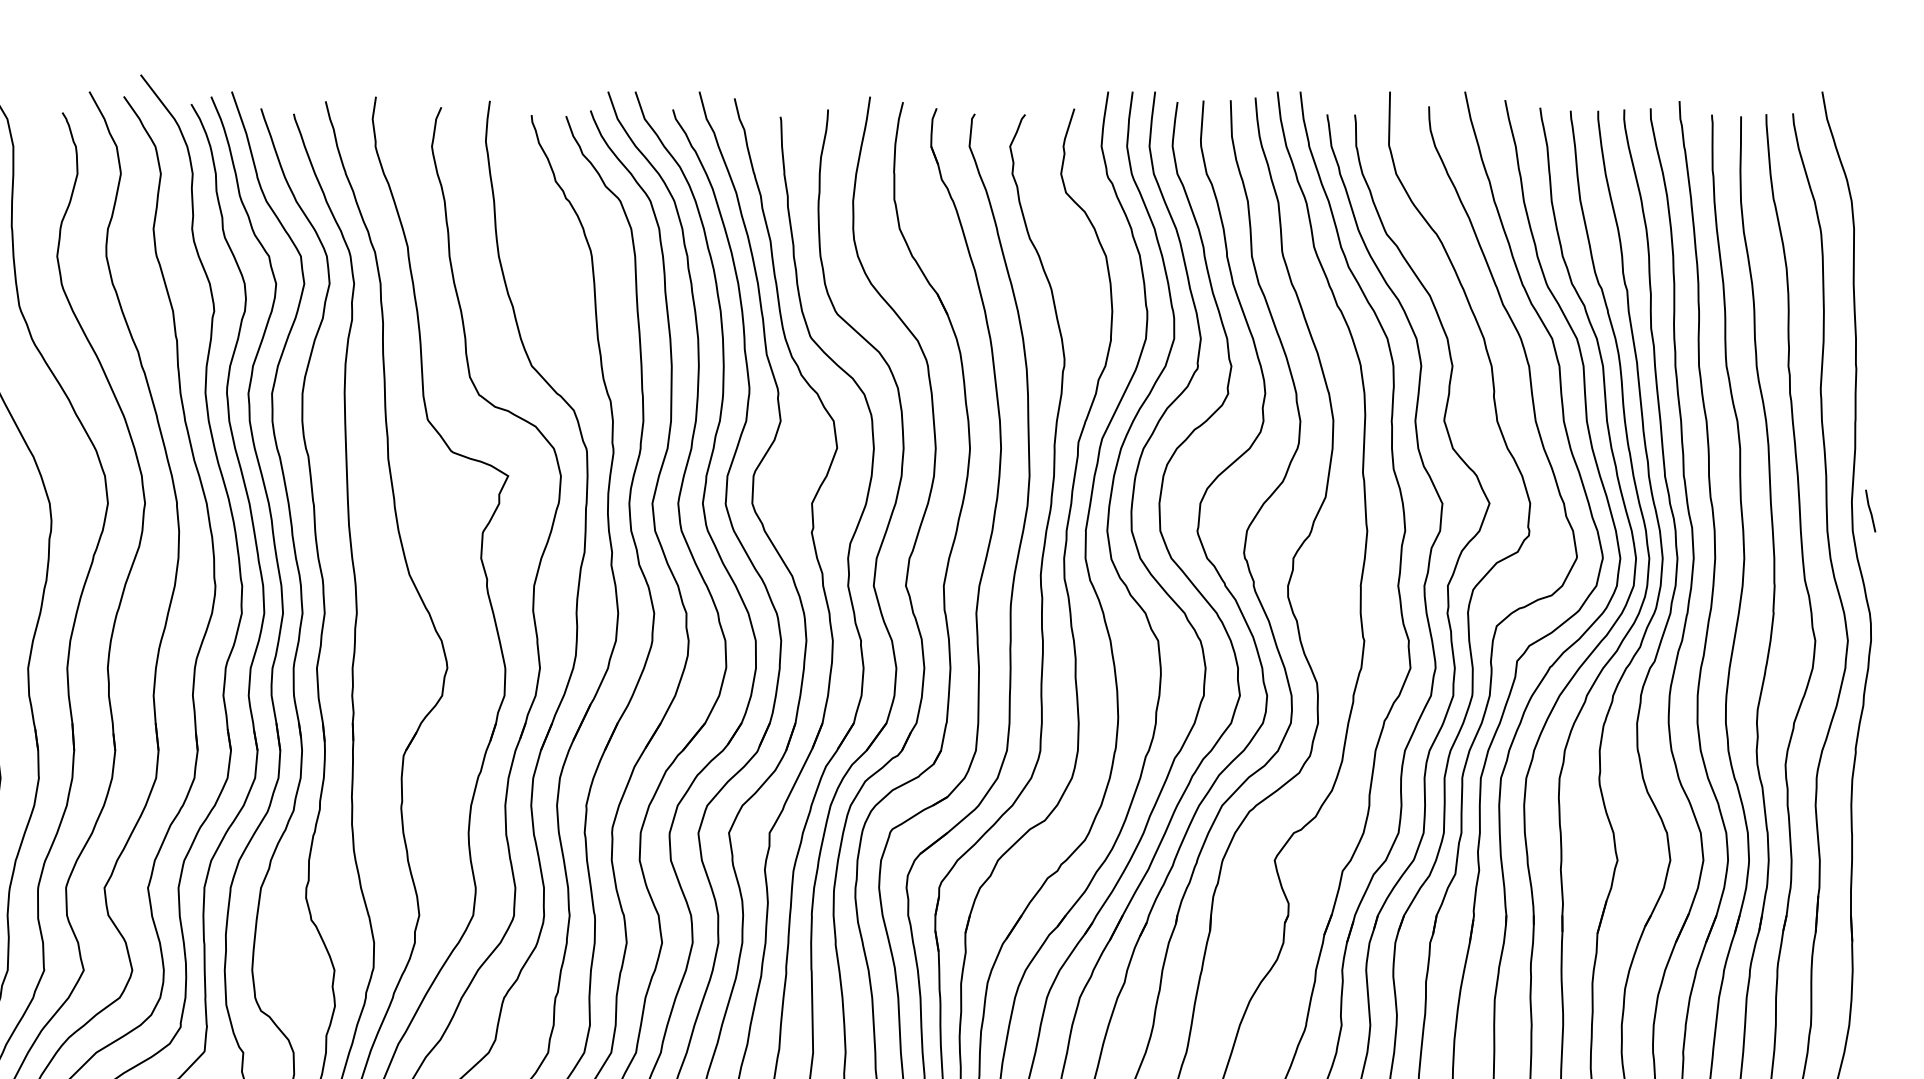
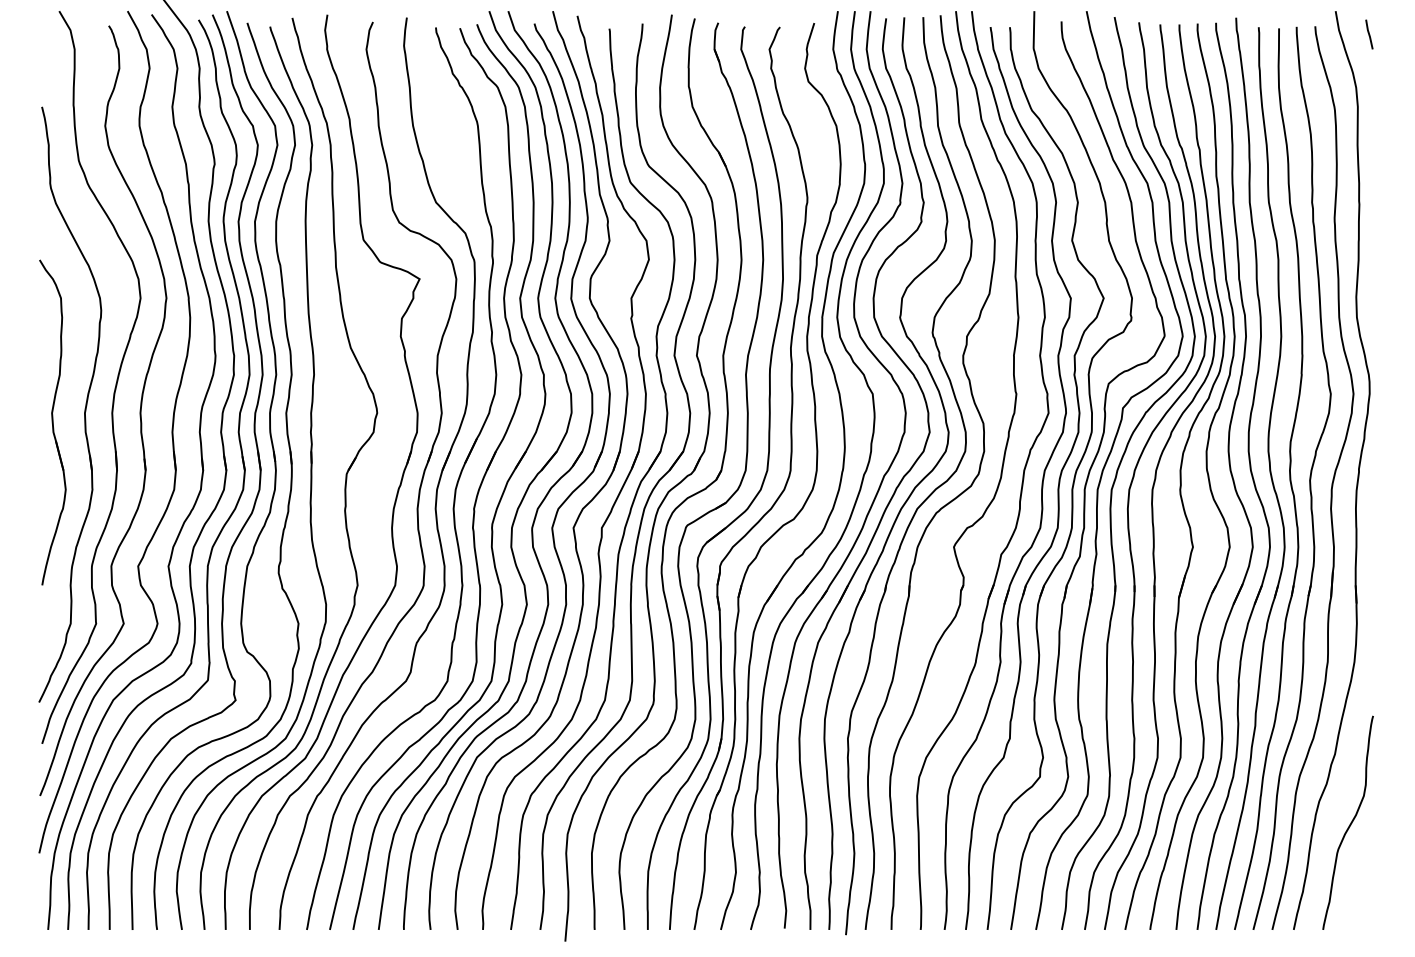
line: (1870, 510) -> (1369, 34), moved

